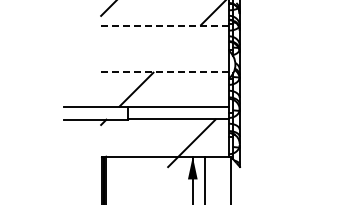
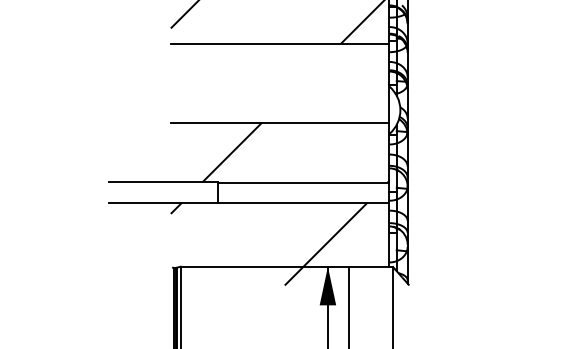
line: (164, 25) -> (279, 43), dashed -> solid
line: (164, 71) -> (279, 121), dashed -> solid

